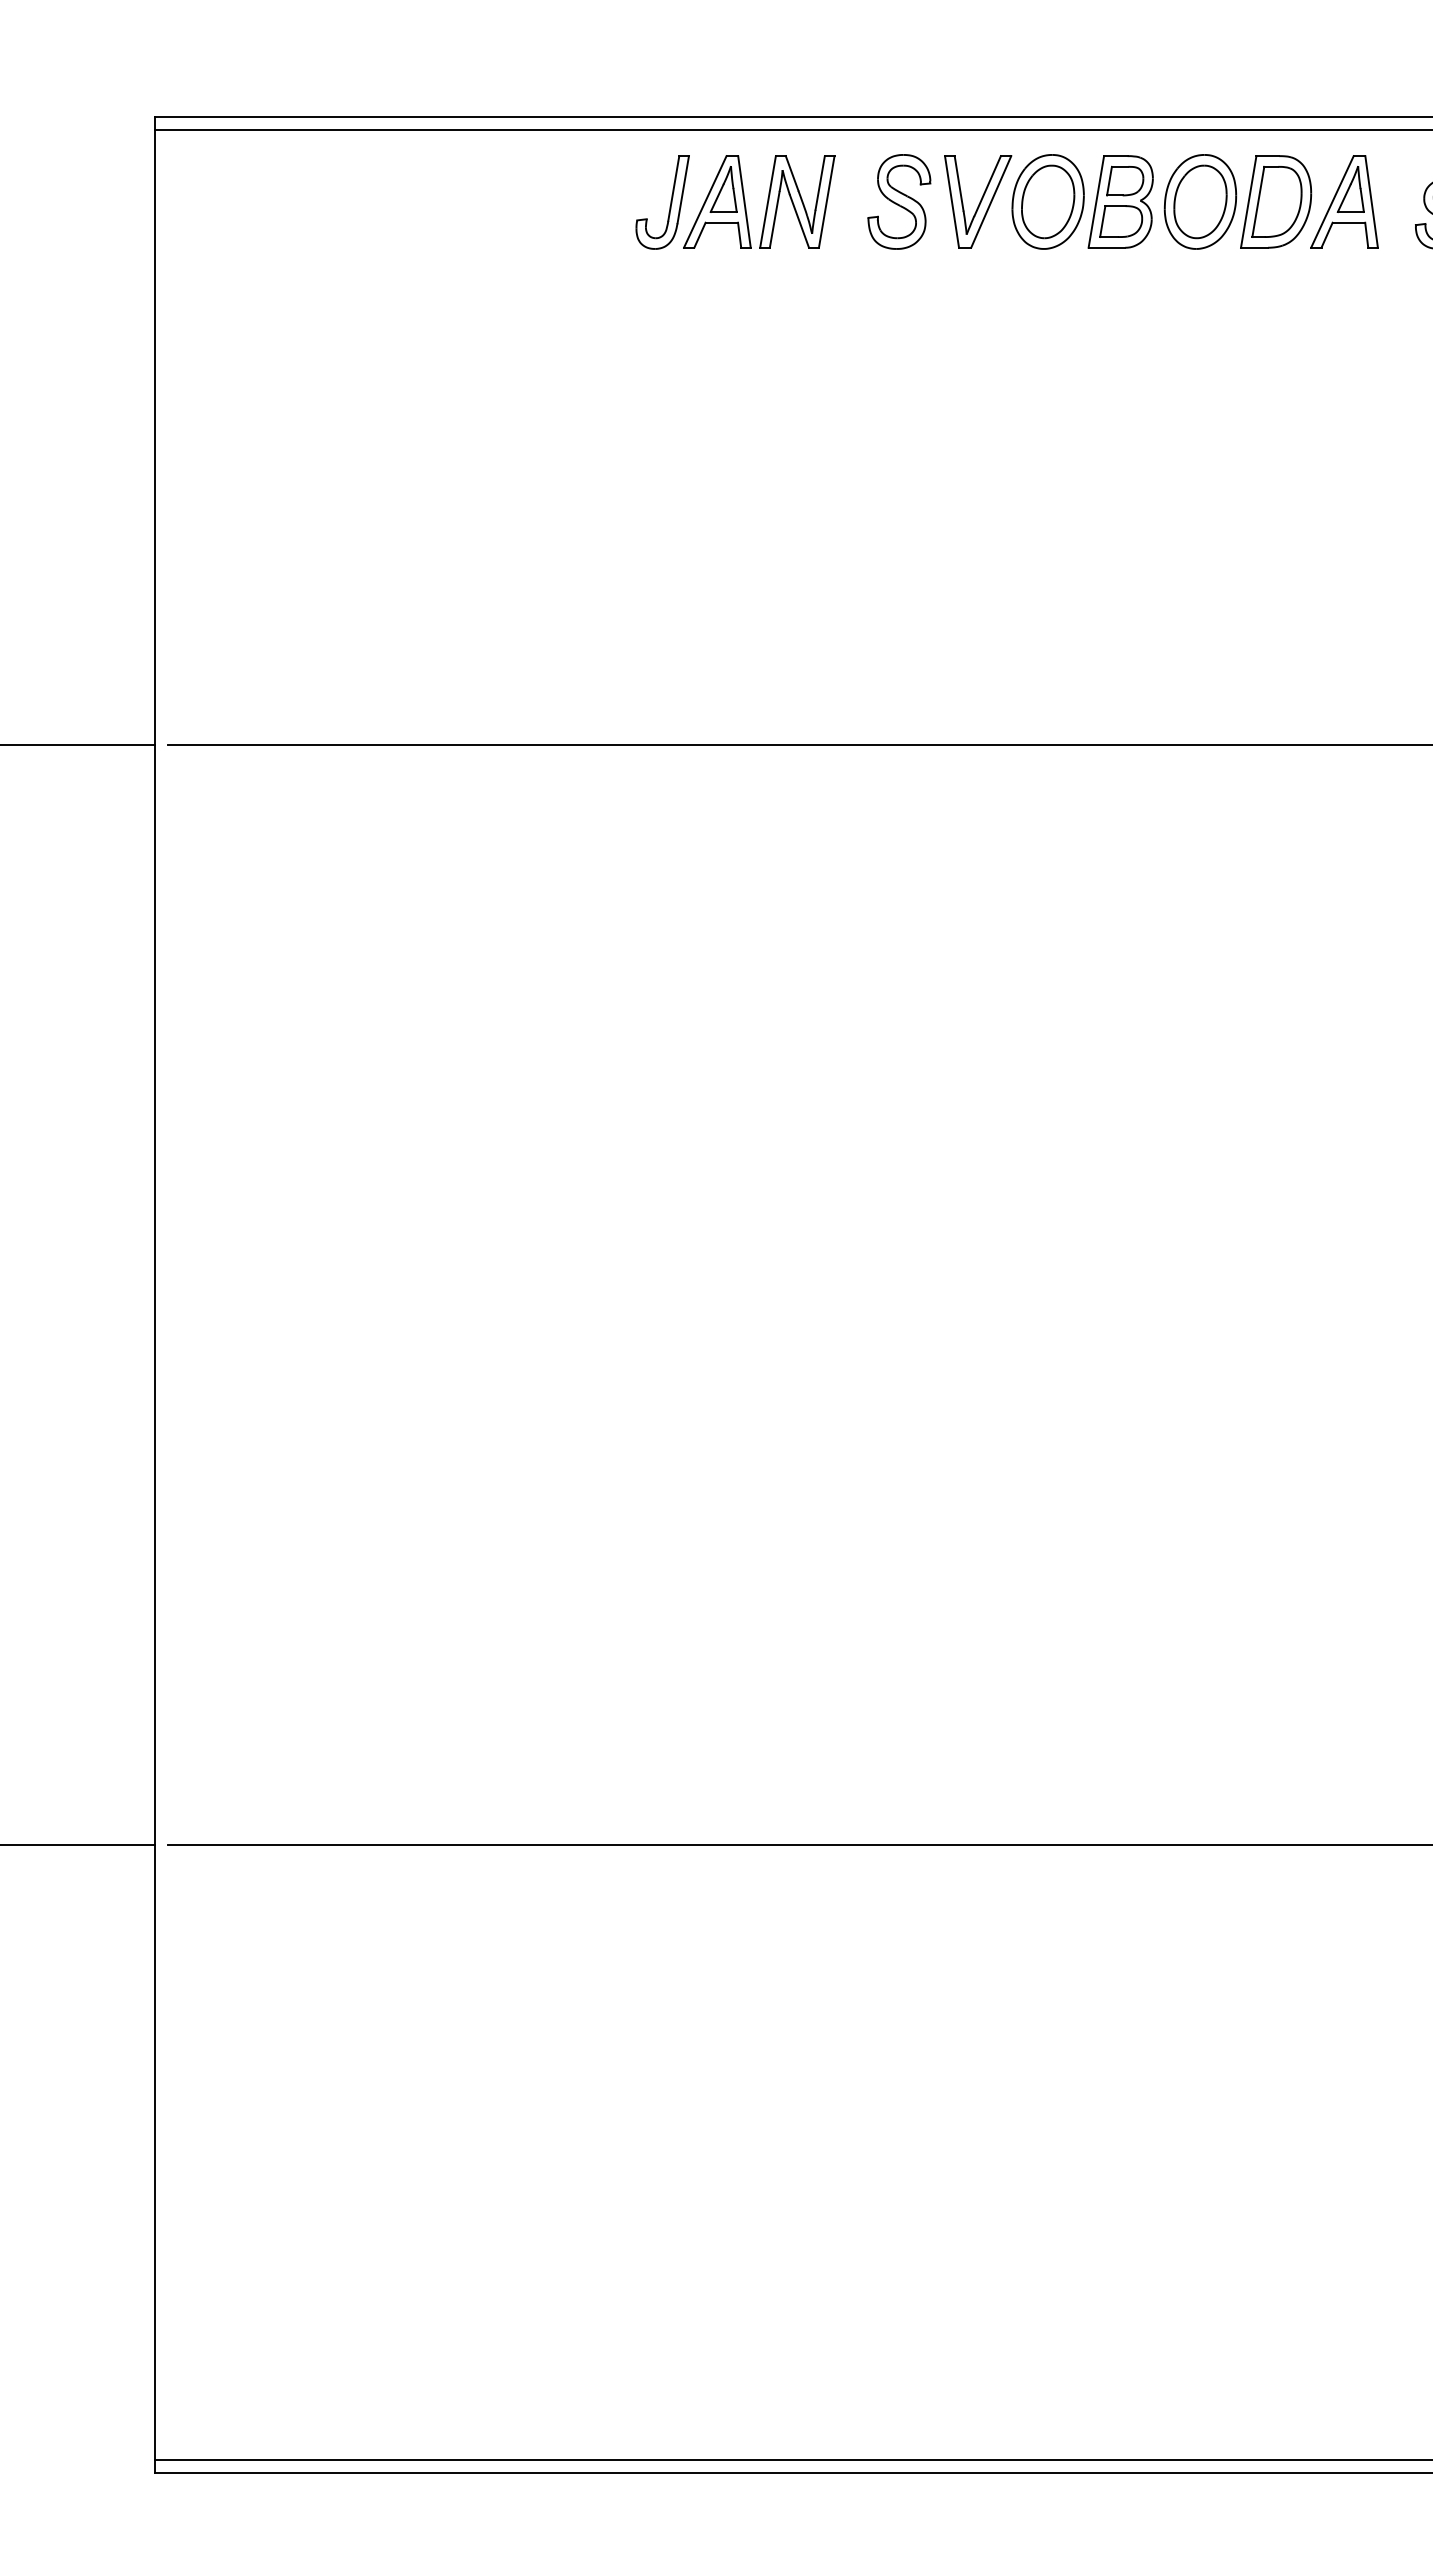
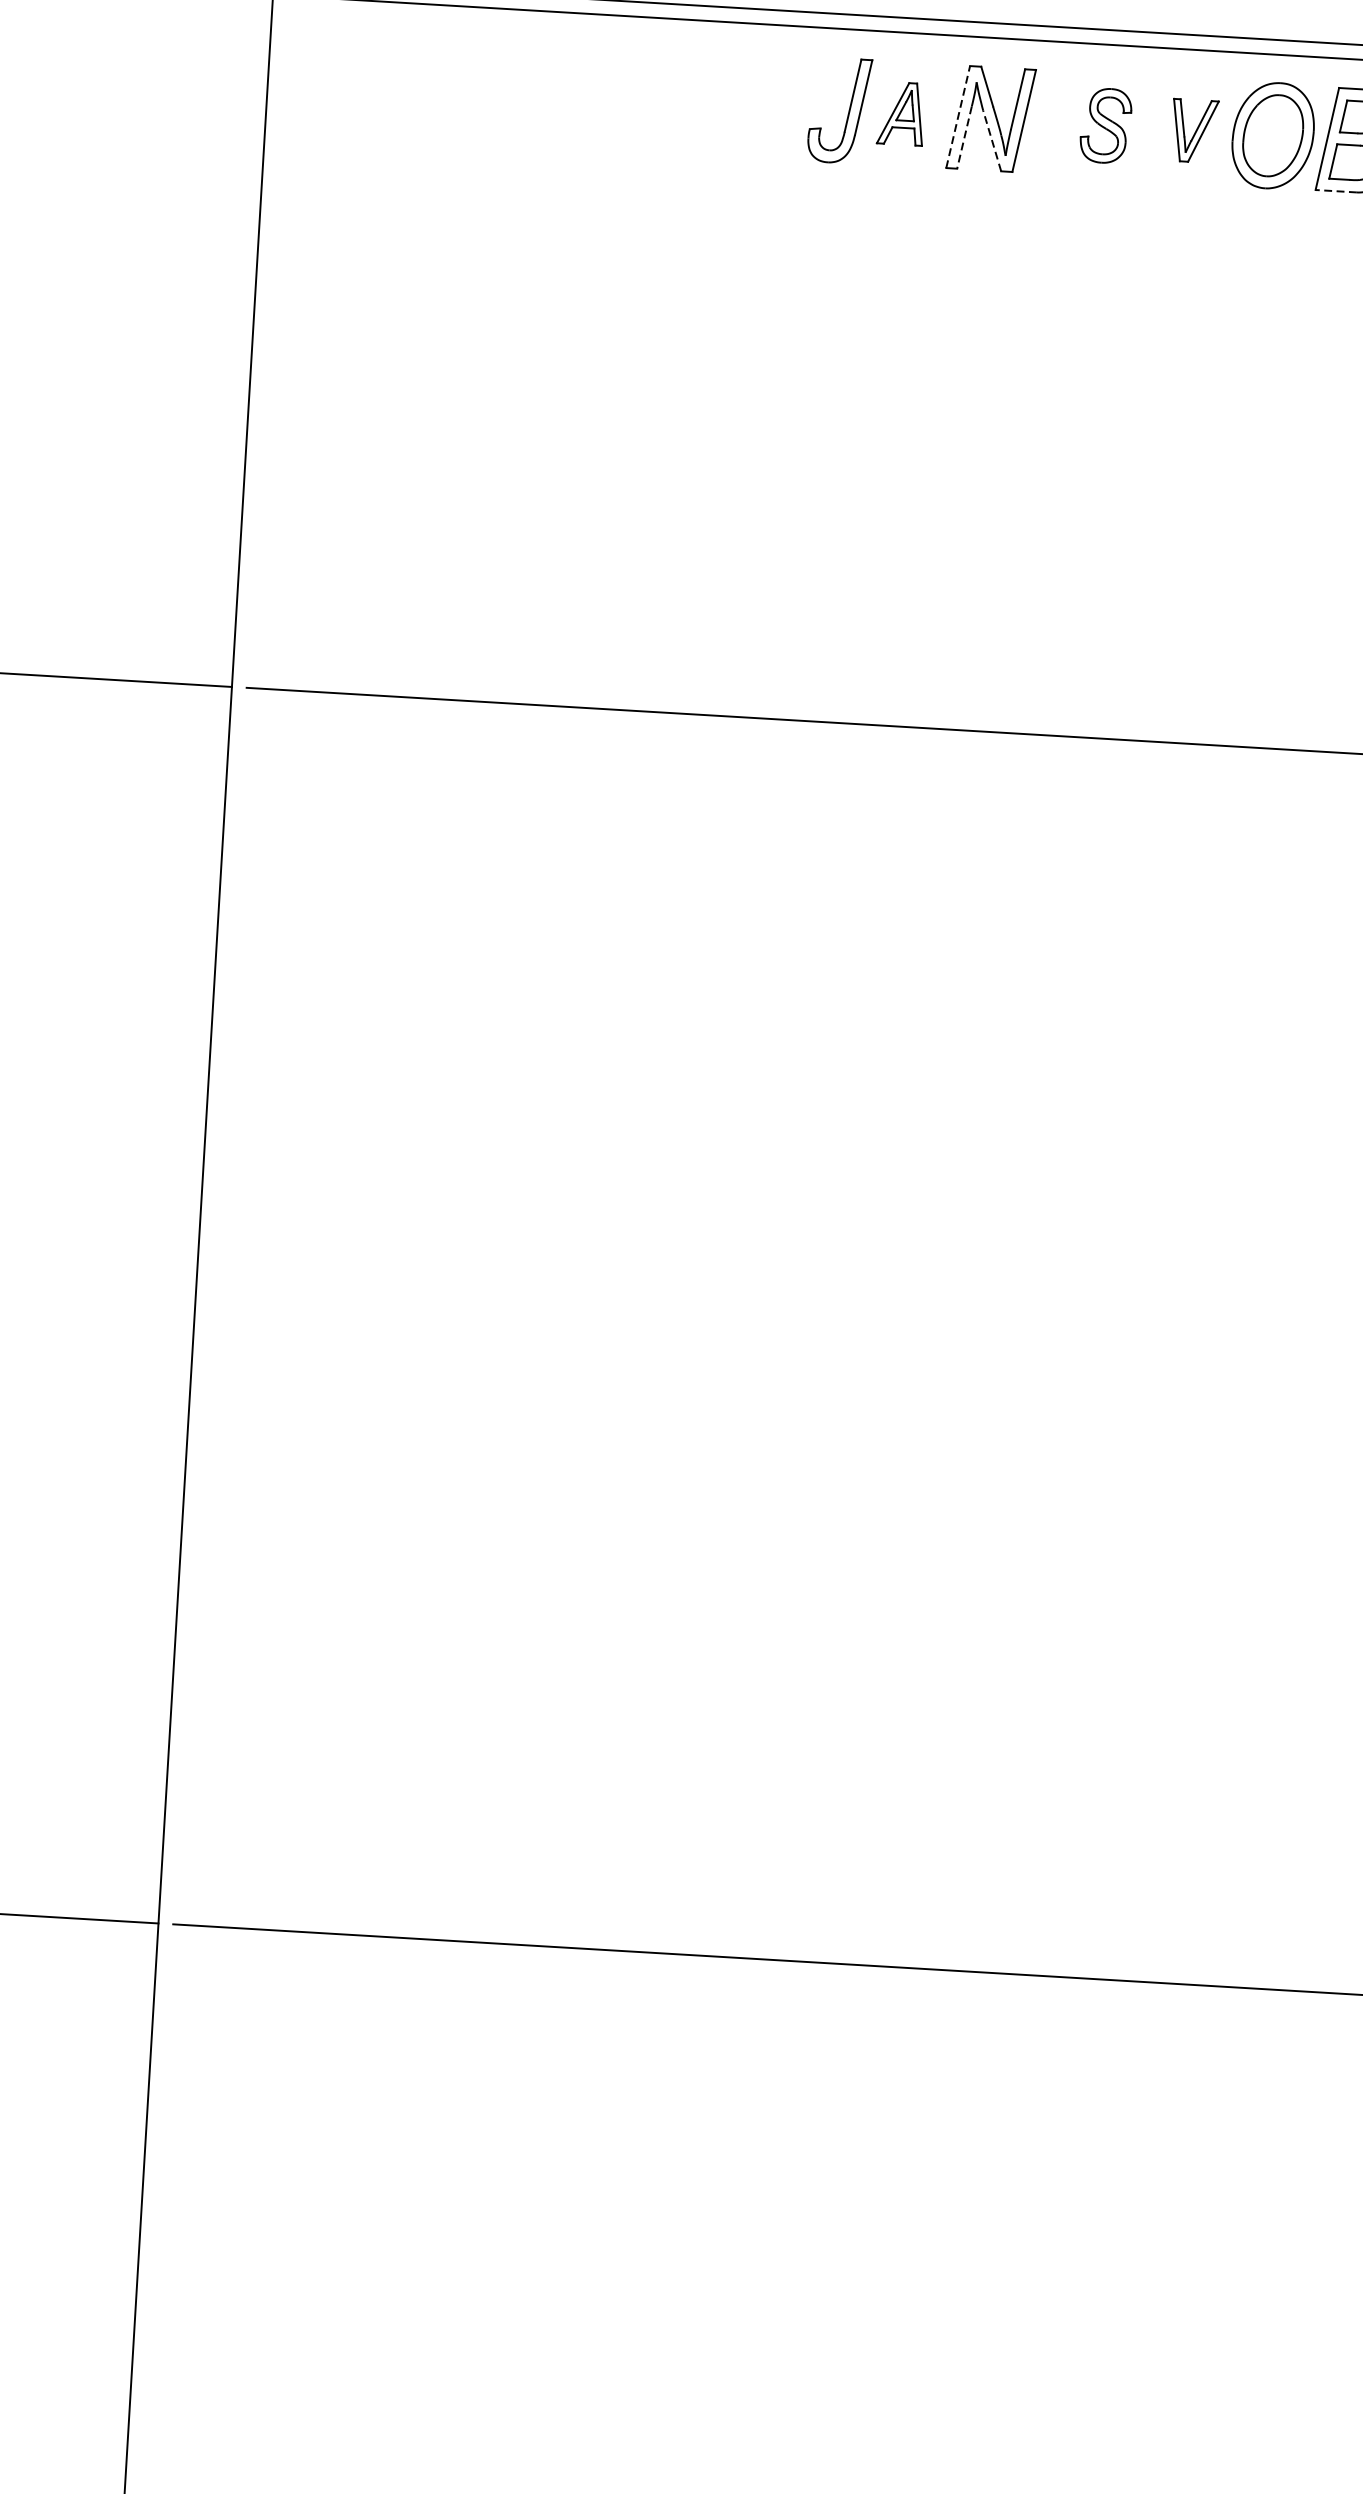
part: (717, 201) -> (901, 113), size x0.6
line: (768, 201) -> (958, 116), solid -> dashed
part: (899, 201) -> (1106, 125), size x0.7
part: (978, 201) -> (1194, 130), size x0.6
line: (774, 220) -> (964, 138), solid -> dashed
line: (799, 220) -> (992, 140), solid -> dashed
line: (1106, 247) -> (1335, 190), solid -> dashed

